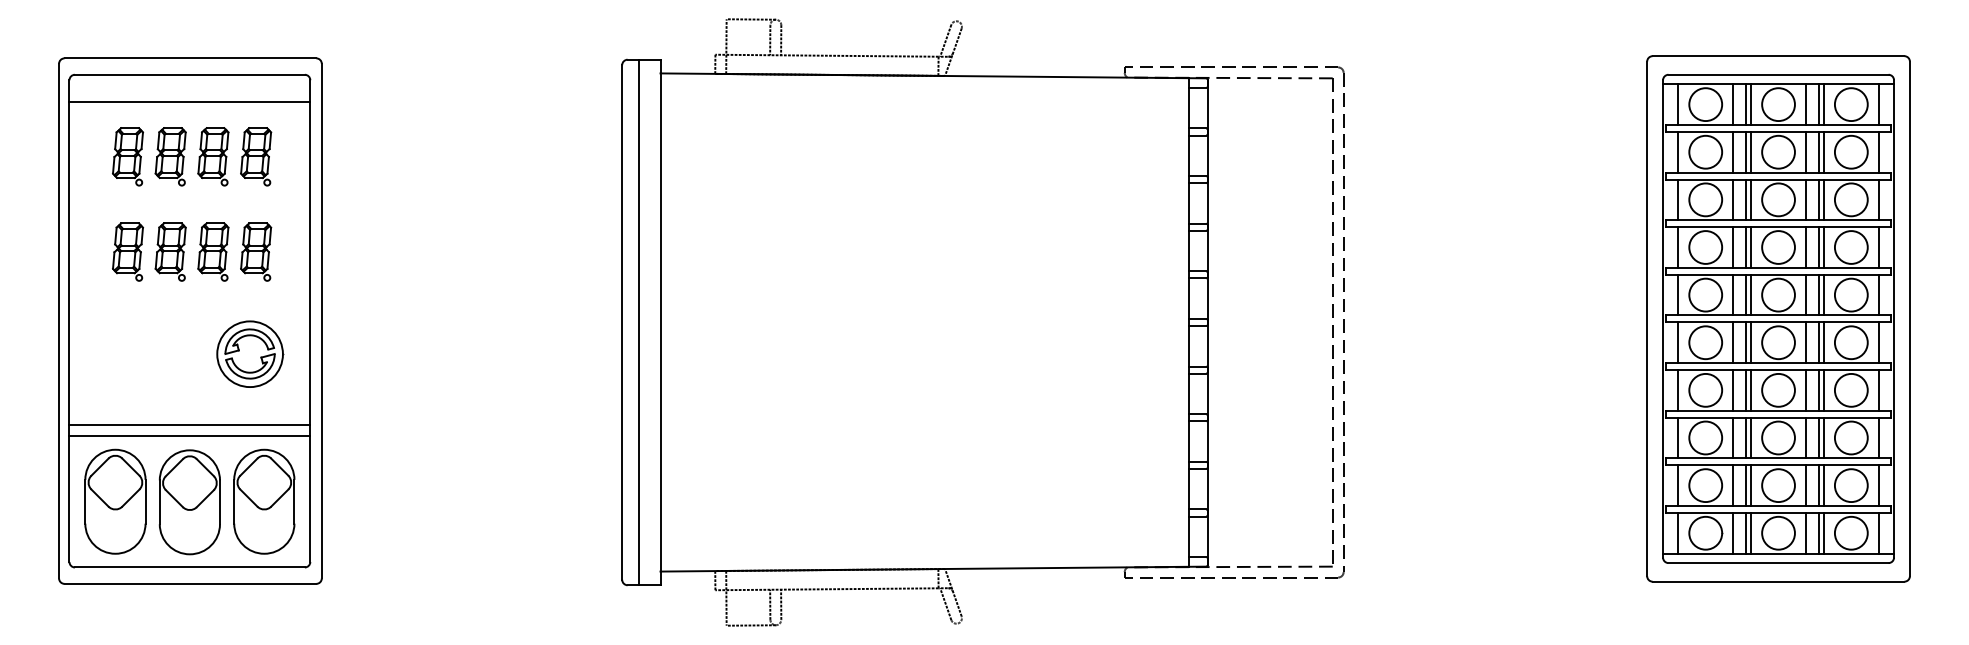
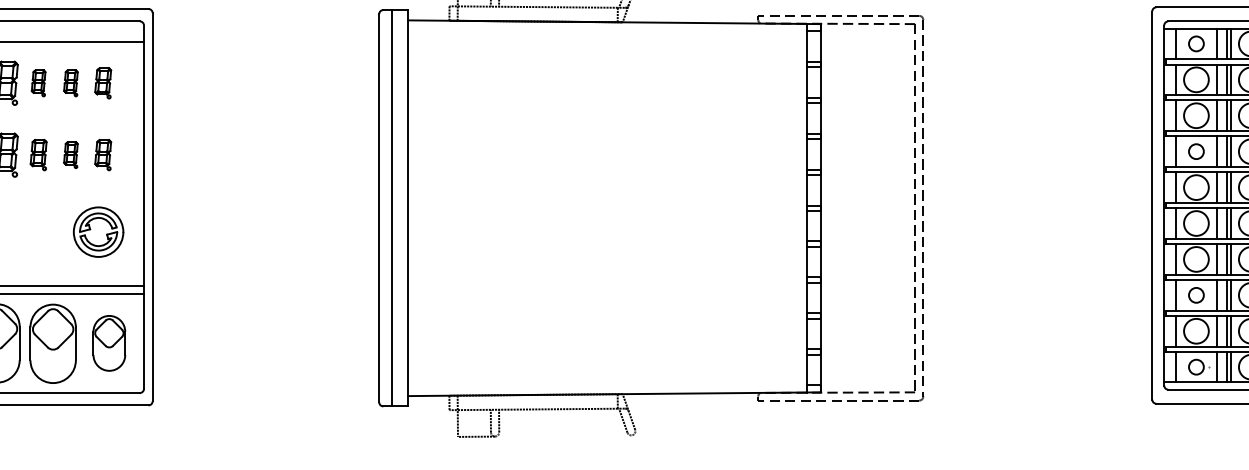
circle: (1705, 104) -> (1196, 43), size x0.6
part: (170, 156) -> (38, 83), size x0.6
part: (213, 156) -> (70, 83), size x0.6
part: (256, 156) -> (103, 83), size x0.7
circle: (1705, 247) -> (1196, 151), size x0.6
part: (170, 251) -> (38, 154), size x0.7
part: (213, 251) -> (70, 154), size x0.6
part: (256, 251) -> (103, 154), size x0.7
circle: (1705, 437) -> (1196, 294), size x0.6
part: (264, 501) -> (109, 343), size x0.7
circle: (1705, 532) -> (1196, 366), size x0.6

